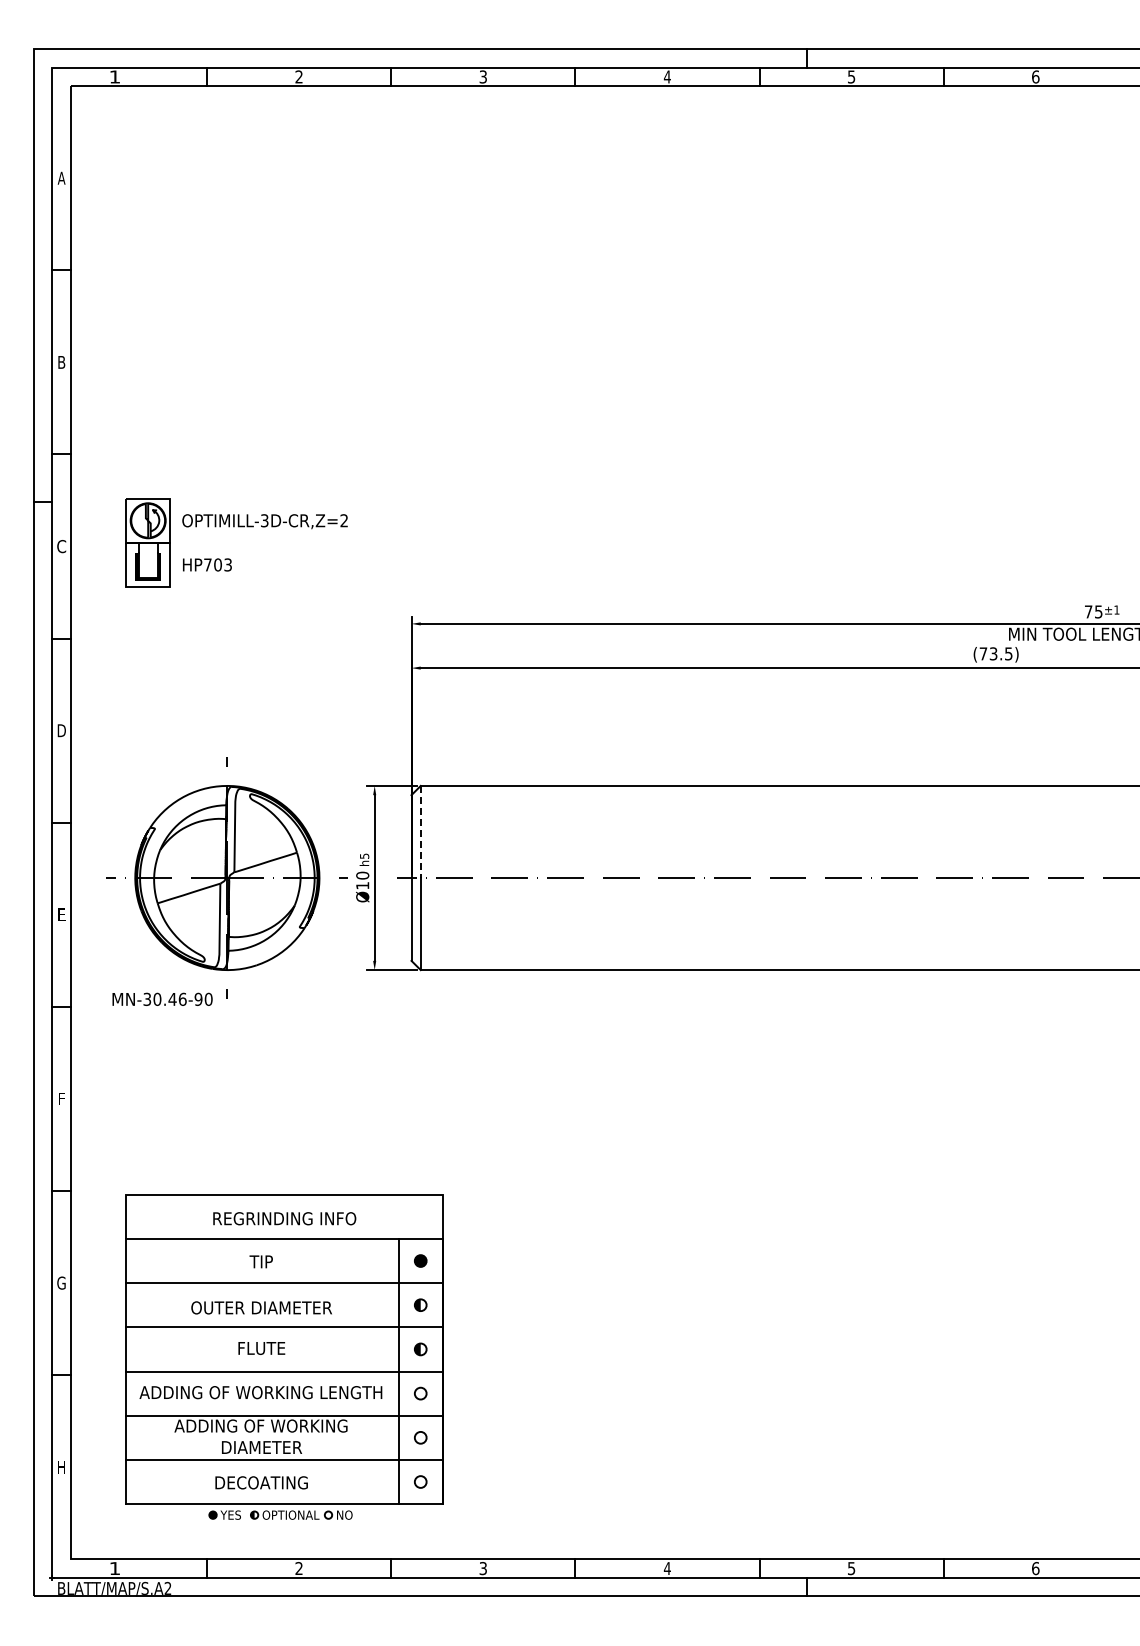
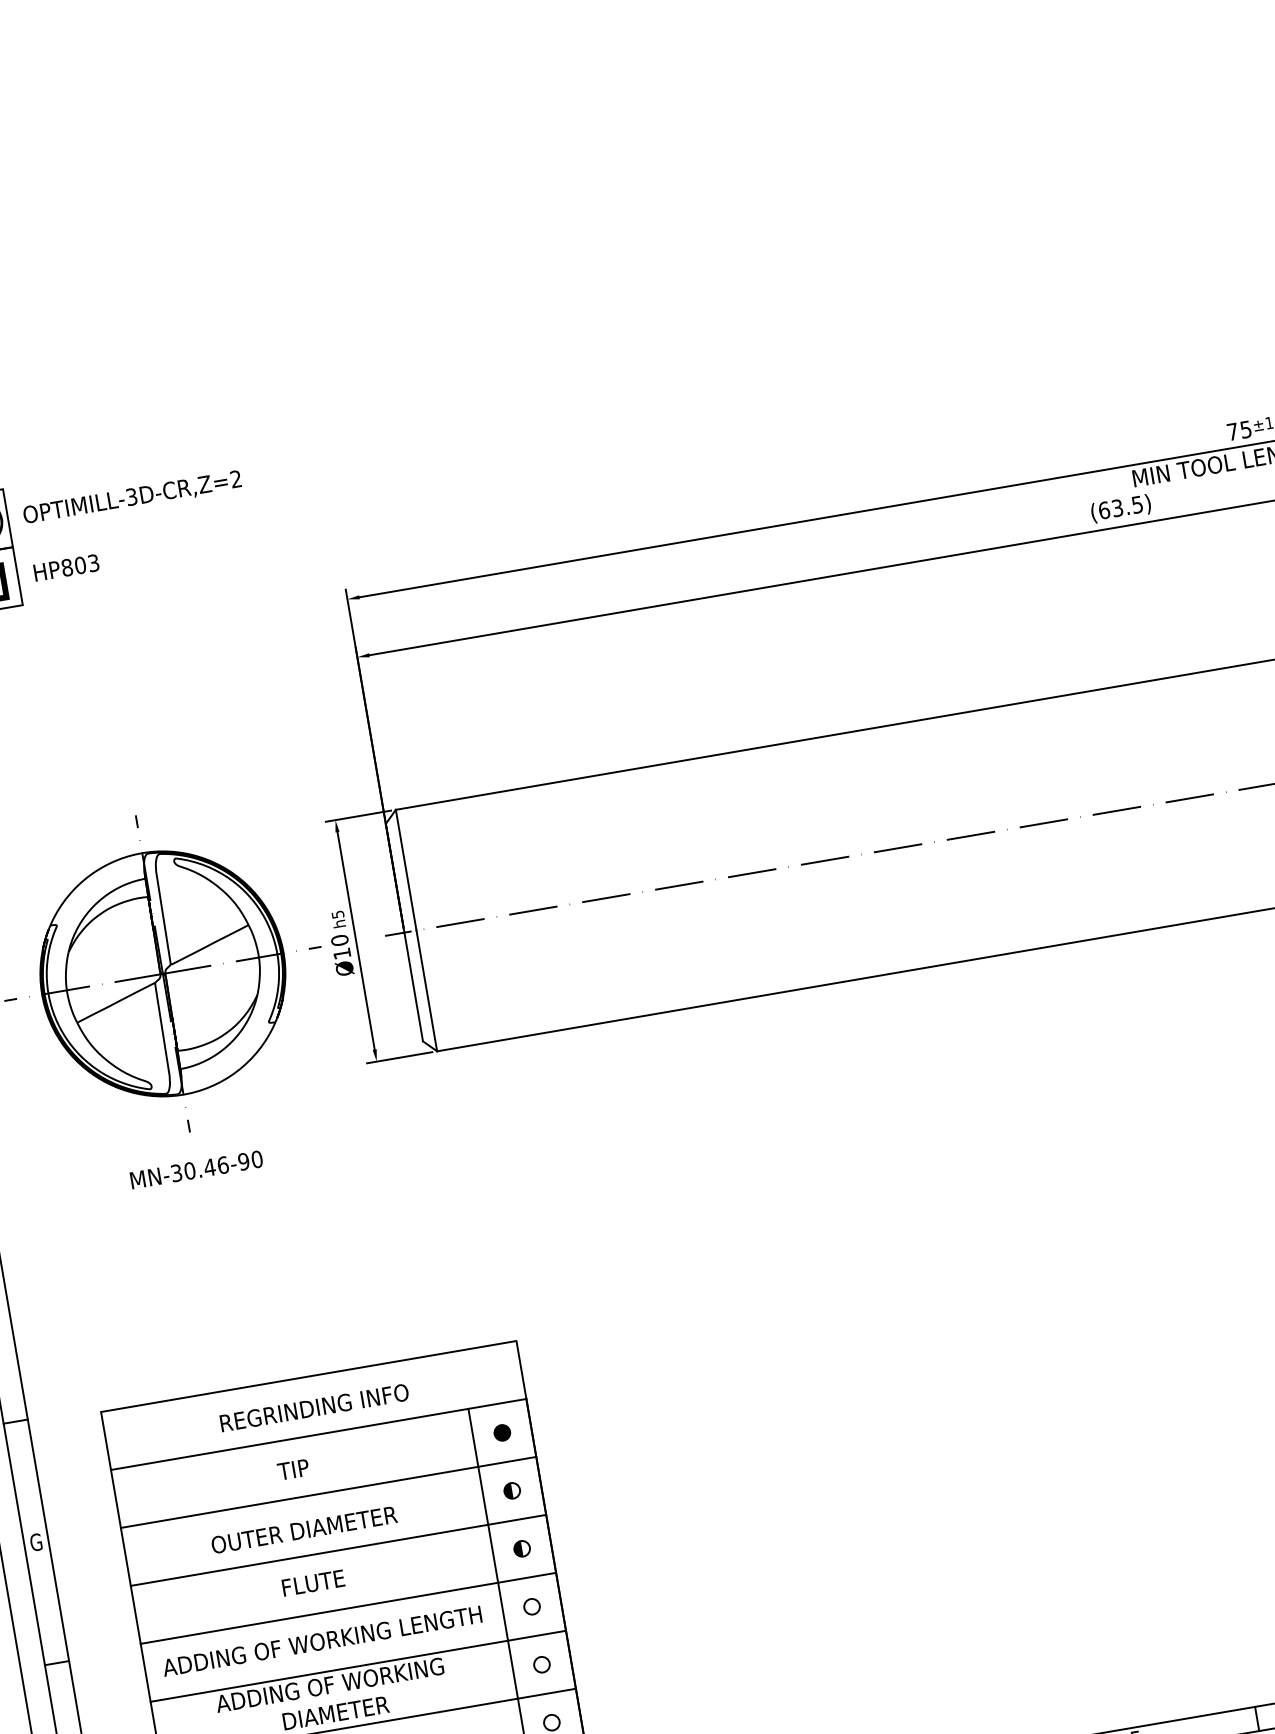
text: (207, 564) -> (66, 567), HP703 -> HP803
text: (983, 653) -> (1104, 509), (73.5) -> (63.5)
line: (420, 832) -> (405, 870), dashed -> solid
text: (162, 998) -> (196, 1168), moved

